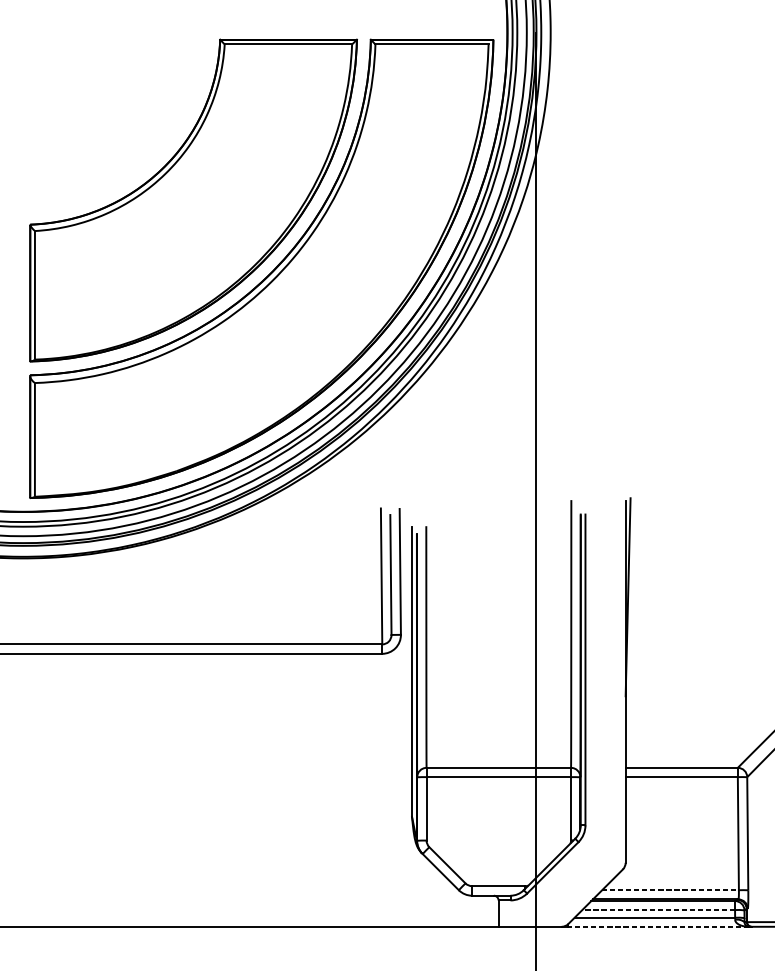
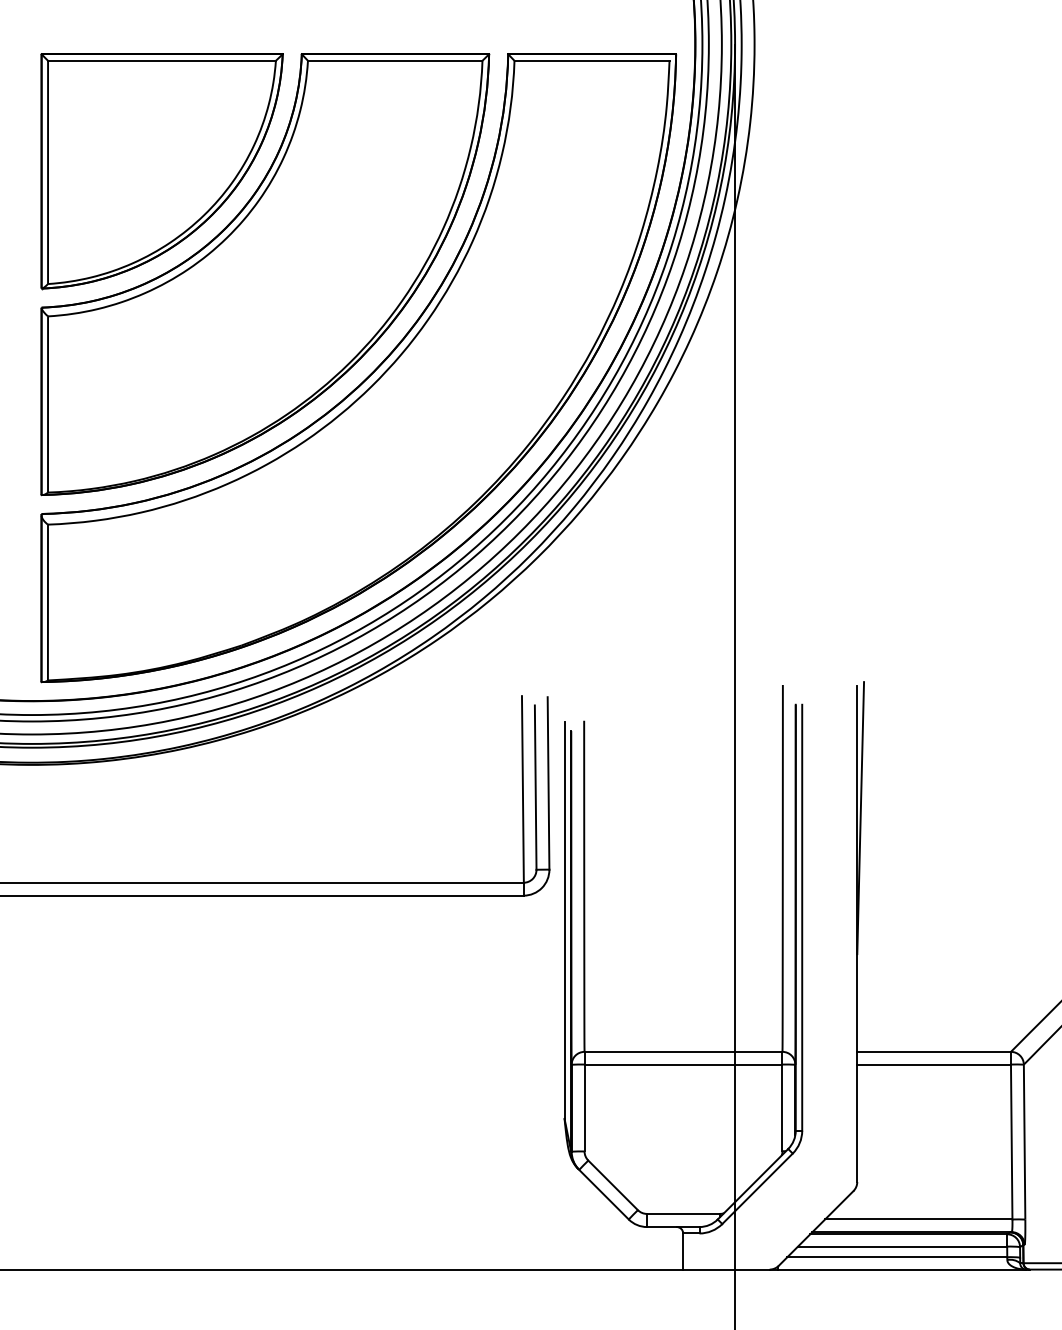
part: (117, 125) -> (161, 171), added
line: (670, 890) -> (918, 1219), dashed -> solid
line: (658, 909) -> (902, 1246), dashed -> solid
line: (657, 926) -> (901, 1269), dashed -> solid

